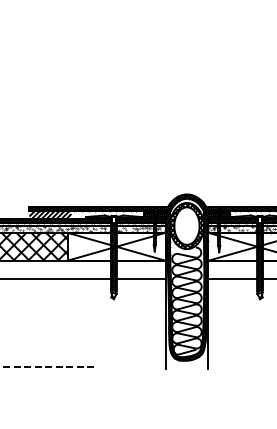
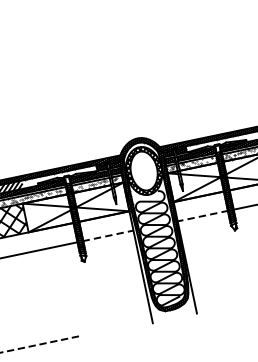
line: (140, 279) -> (107, 236), solid -> dashed
line: (233, 279) -> (203, 216), solid -> dashed

